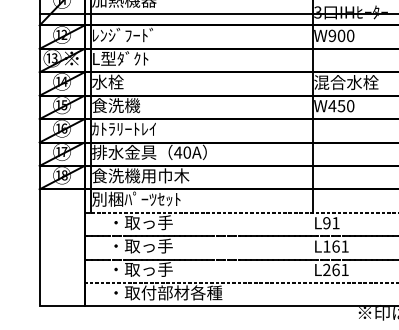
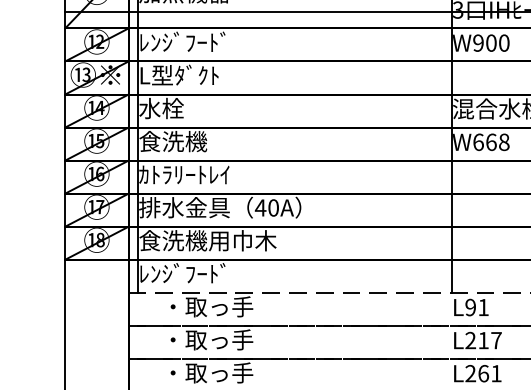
text: (341, 106) -> (491, 142), W450 -> W668
text: (136, 198) -> (201, 272), 別梱ﾊﾟｰﾂｾｯﾄ -> ﾚﾝｼﾞﾌｰﾄﾞ
text: (335, 246) -> (482, 340), L161 -> L217

